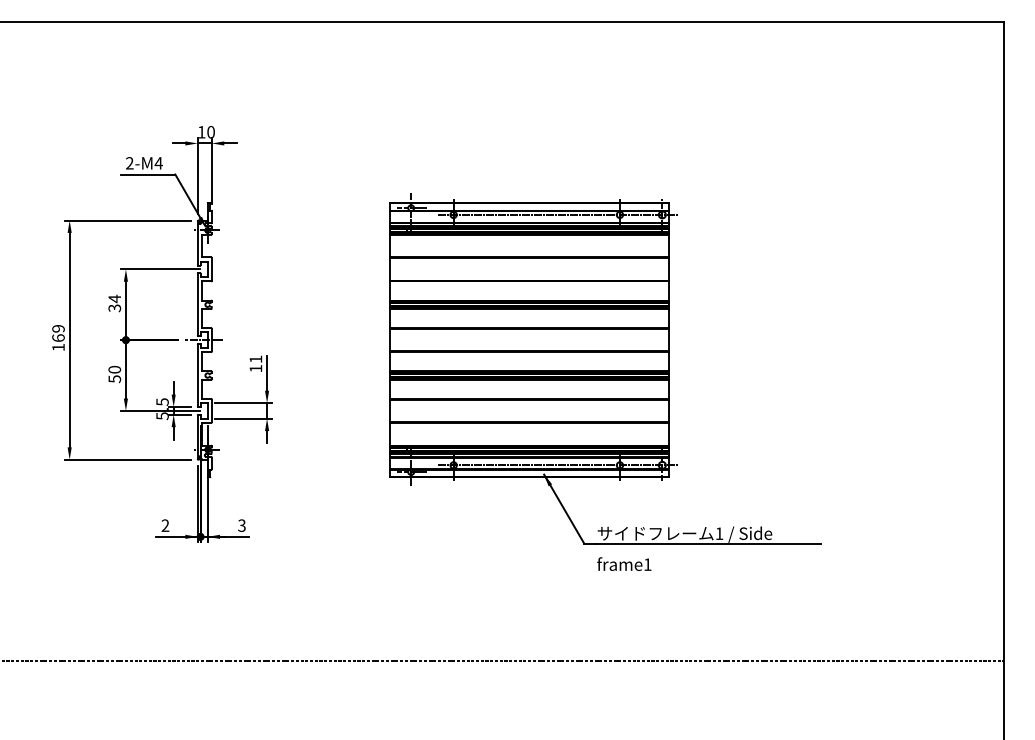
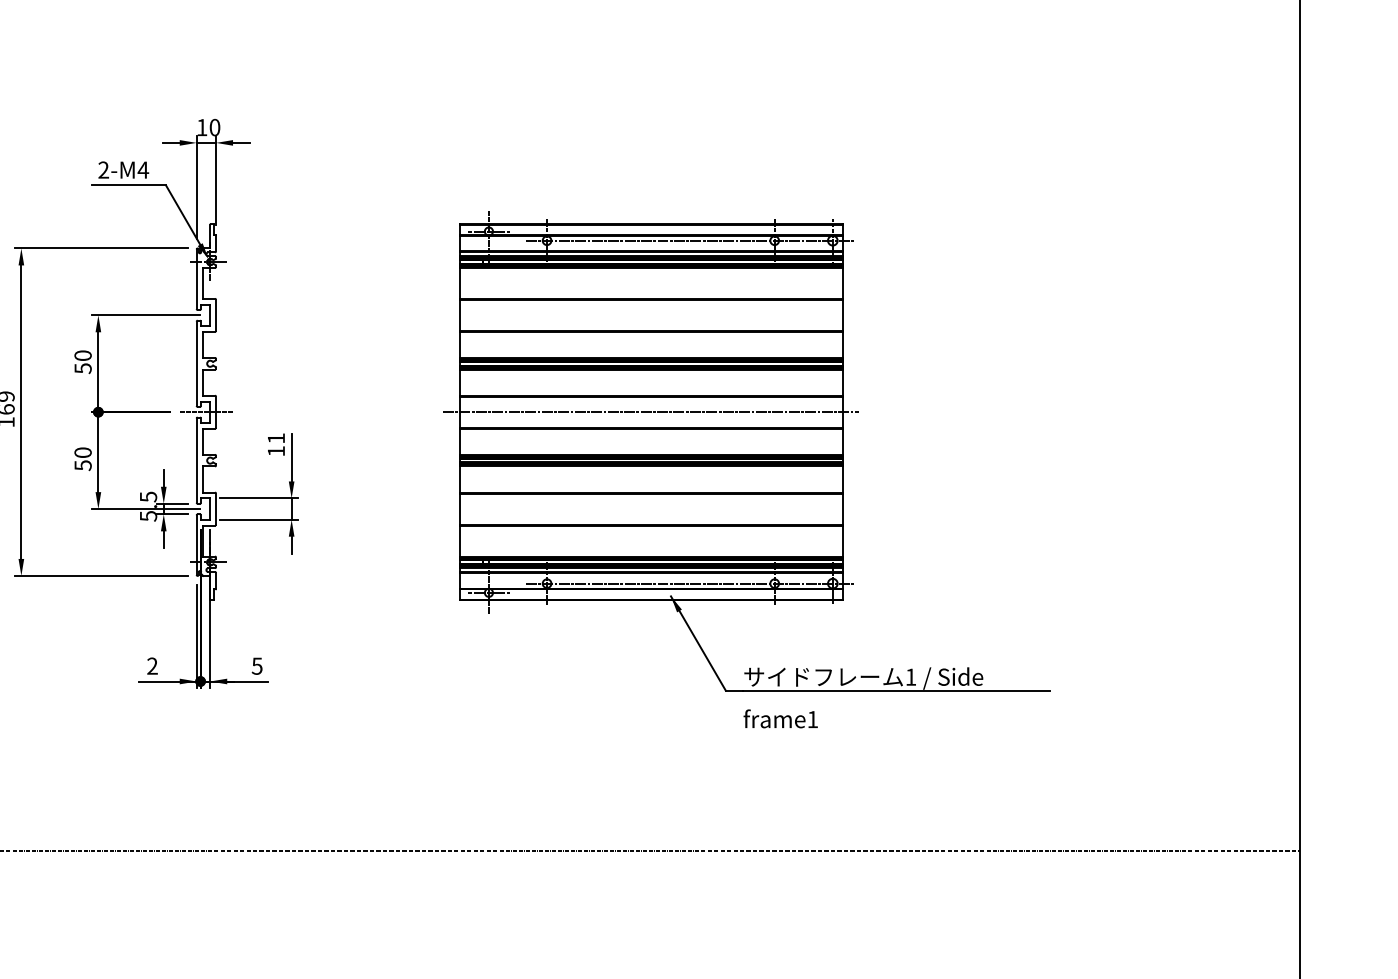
text: (114, 302) -> (82, 360), 34 -> 50
line: (529, 340) -> (650, 412), added
text: (241, 525) -> (256, 665), 3 -> 5

